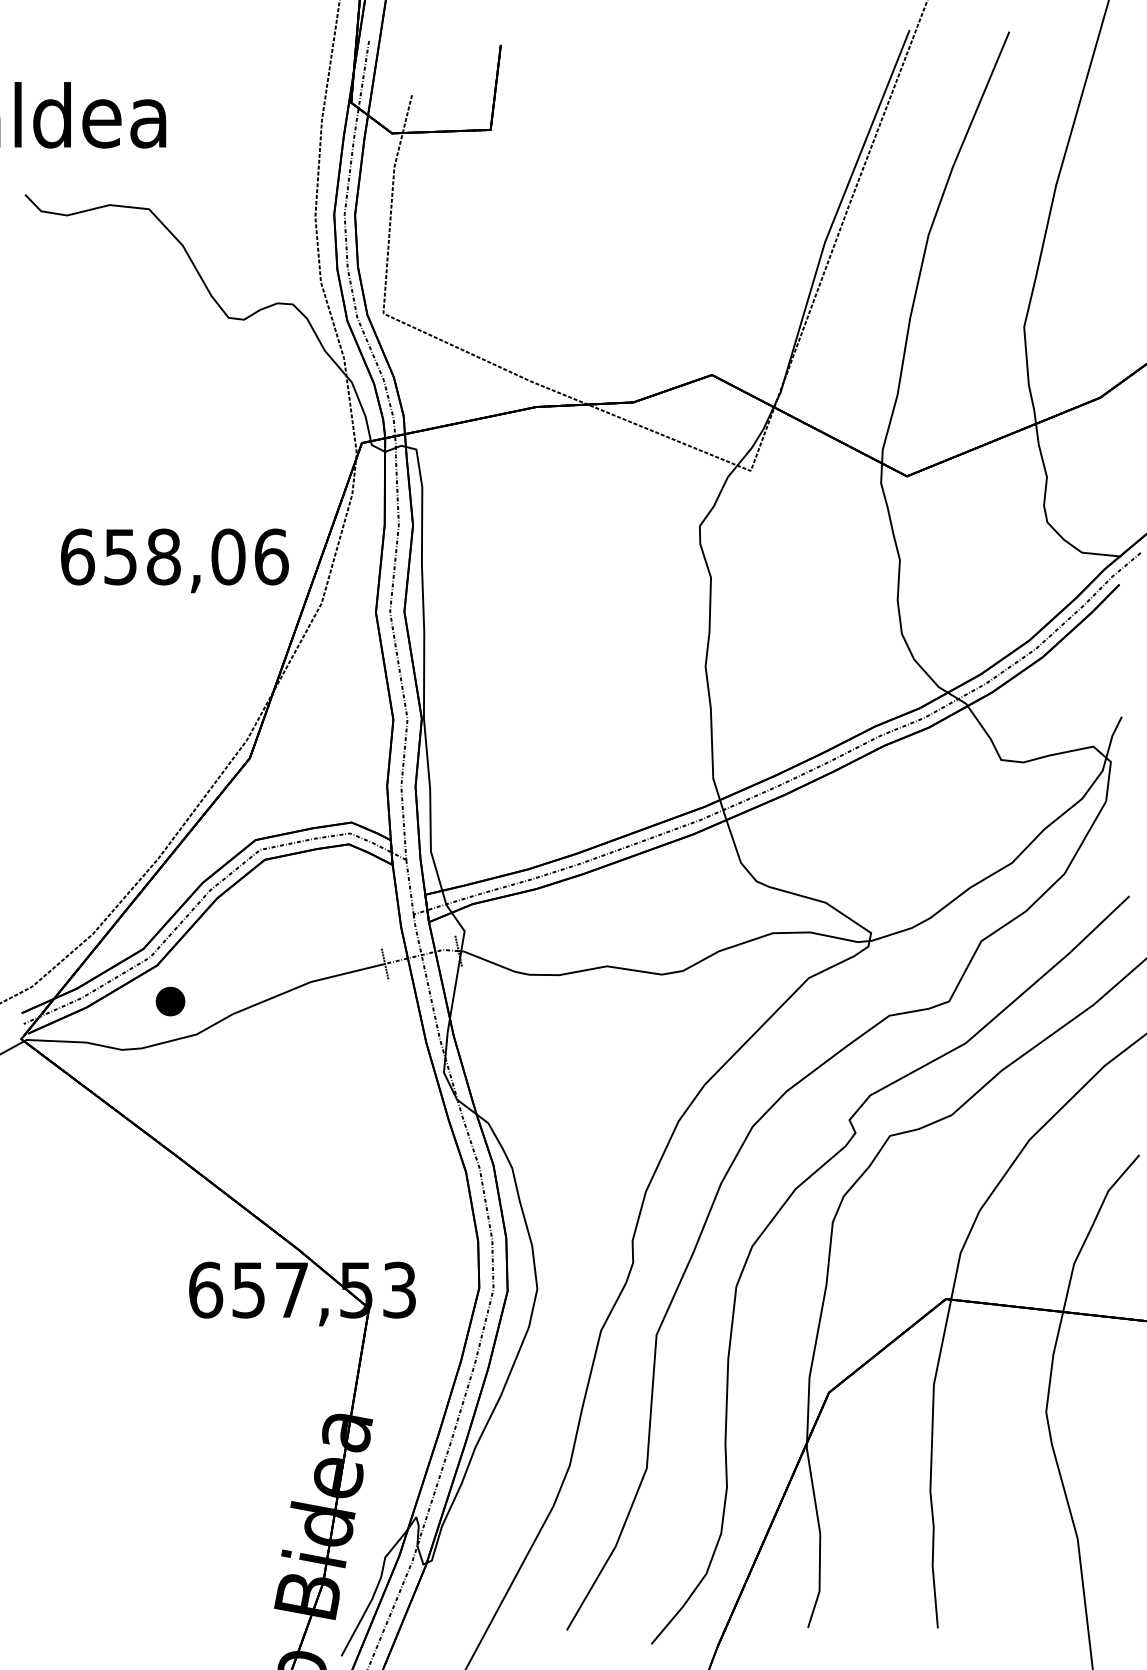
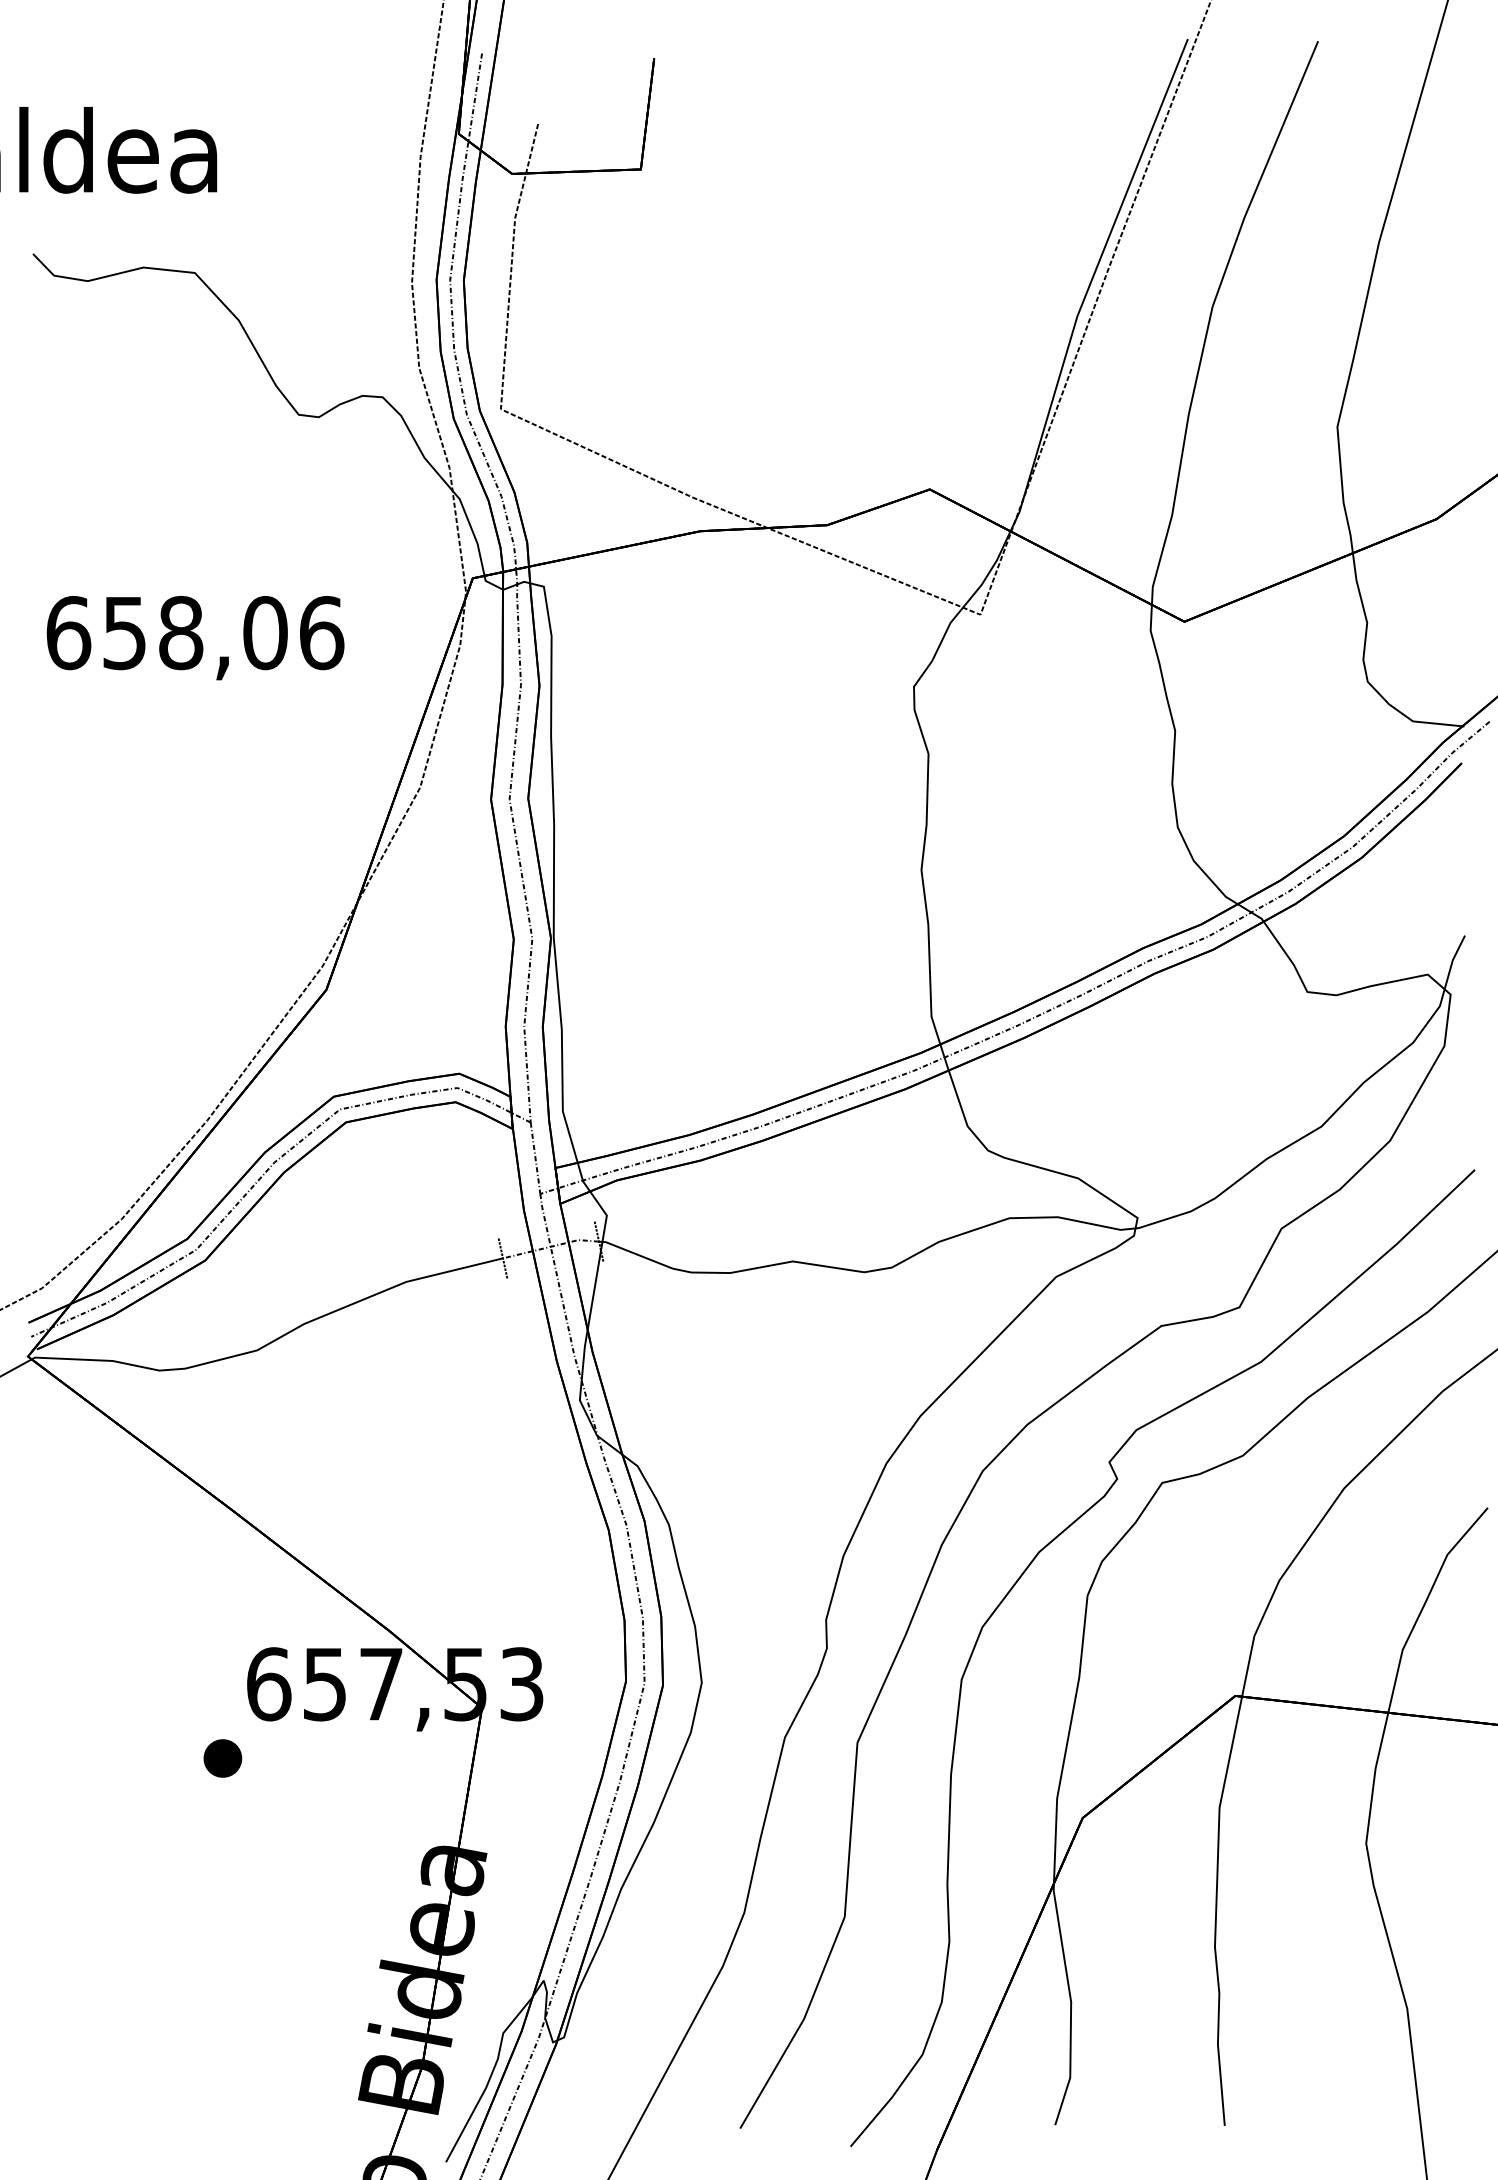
text: (174, 561) -> (195, 638), moved
part: (170, 1001) -> (222, 1758), moved

